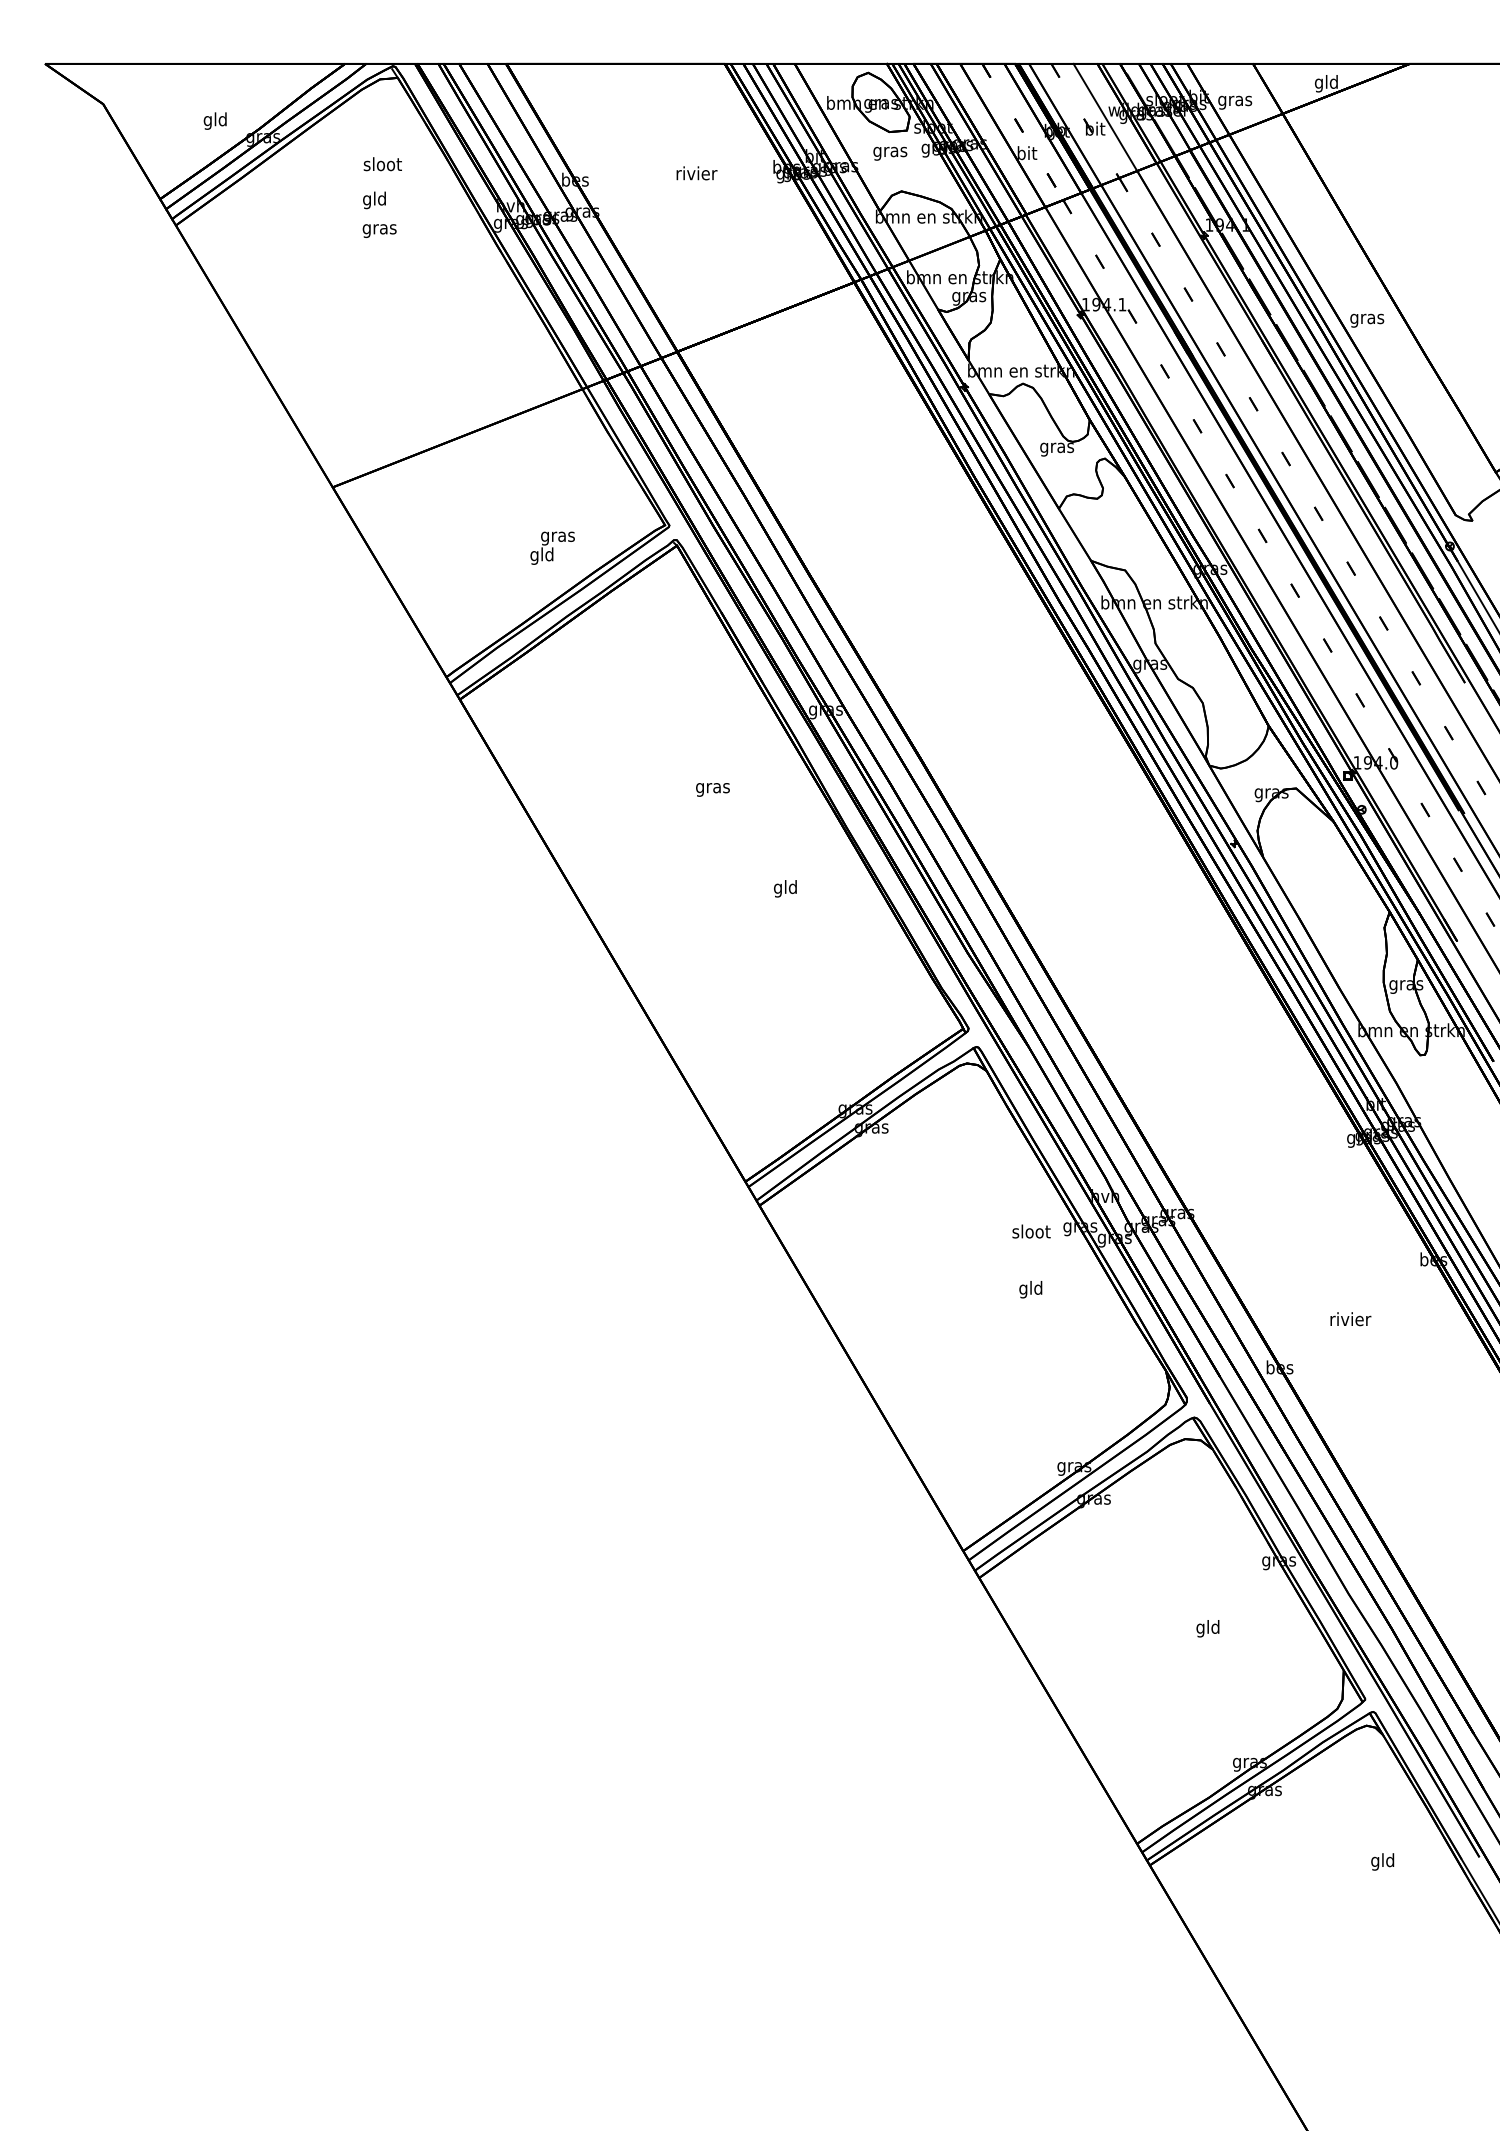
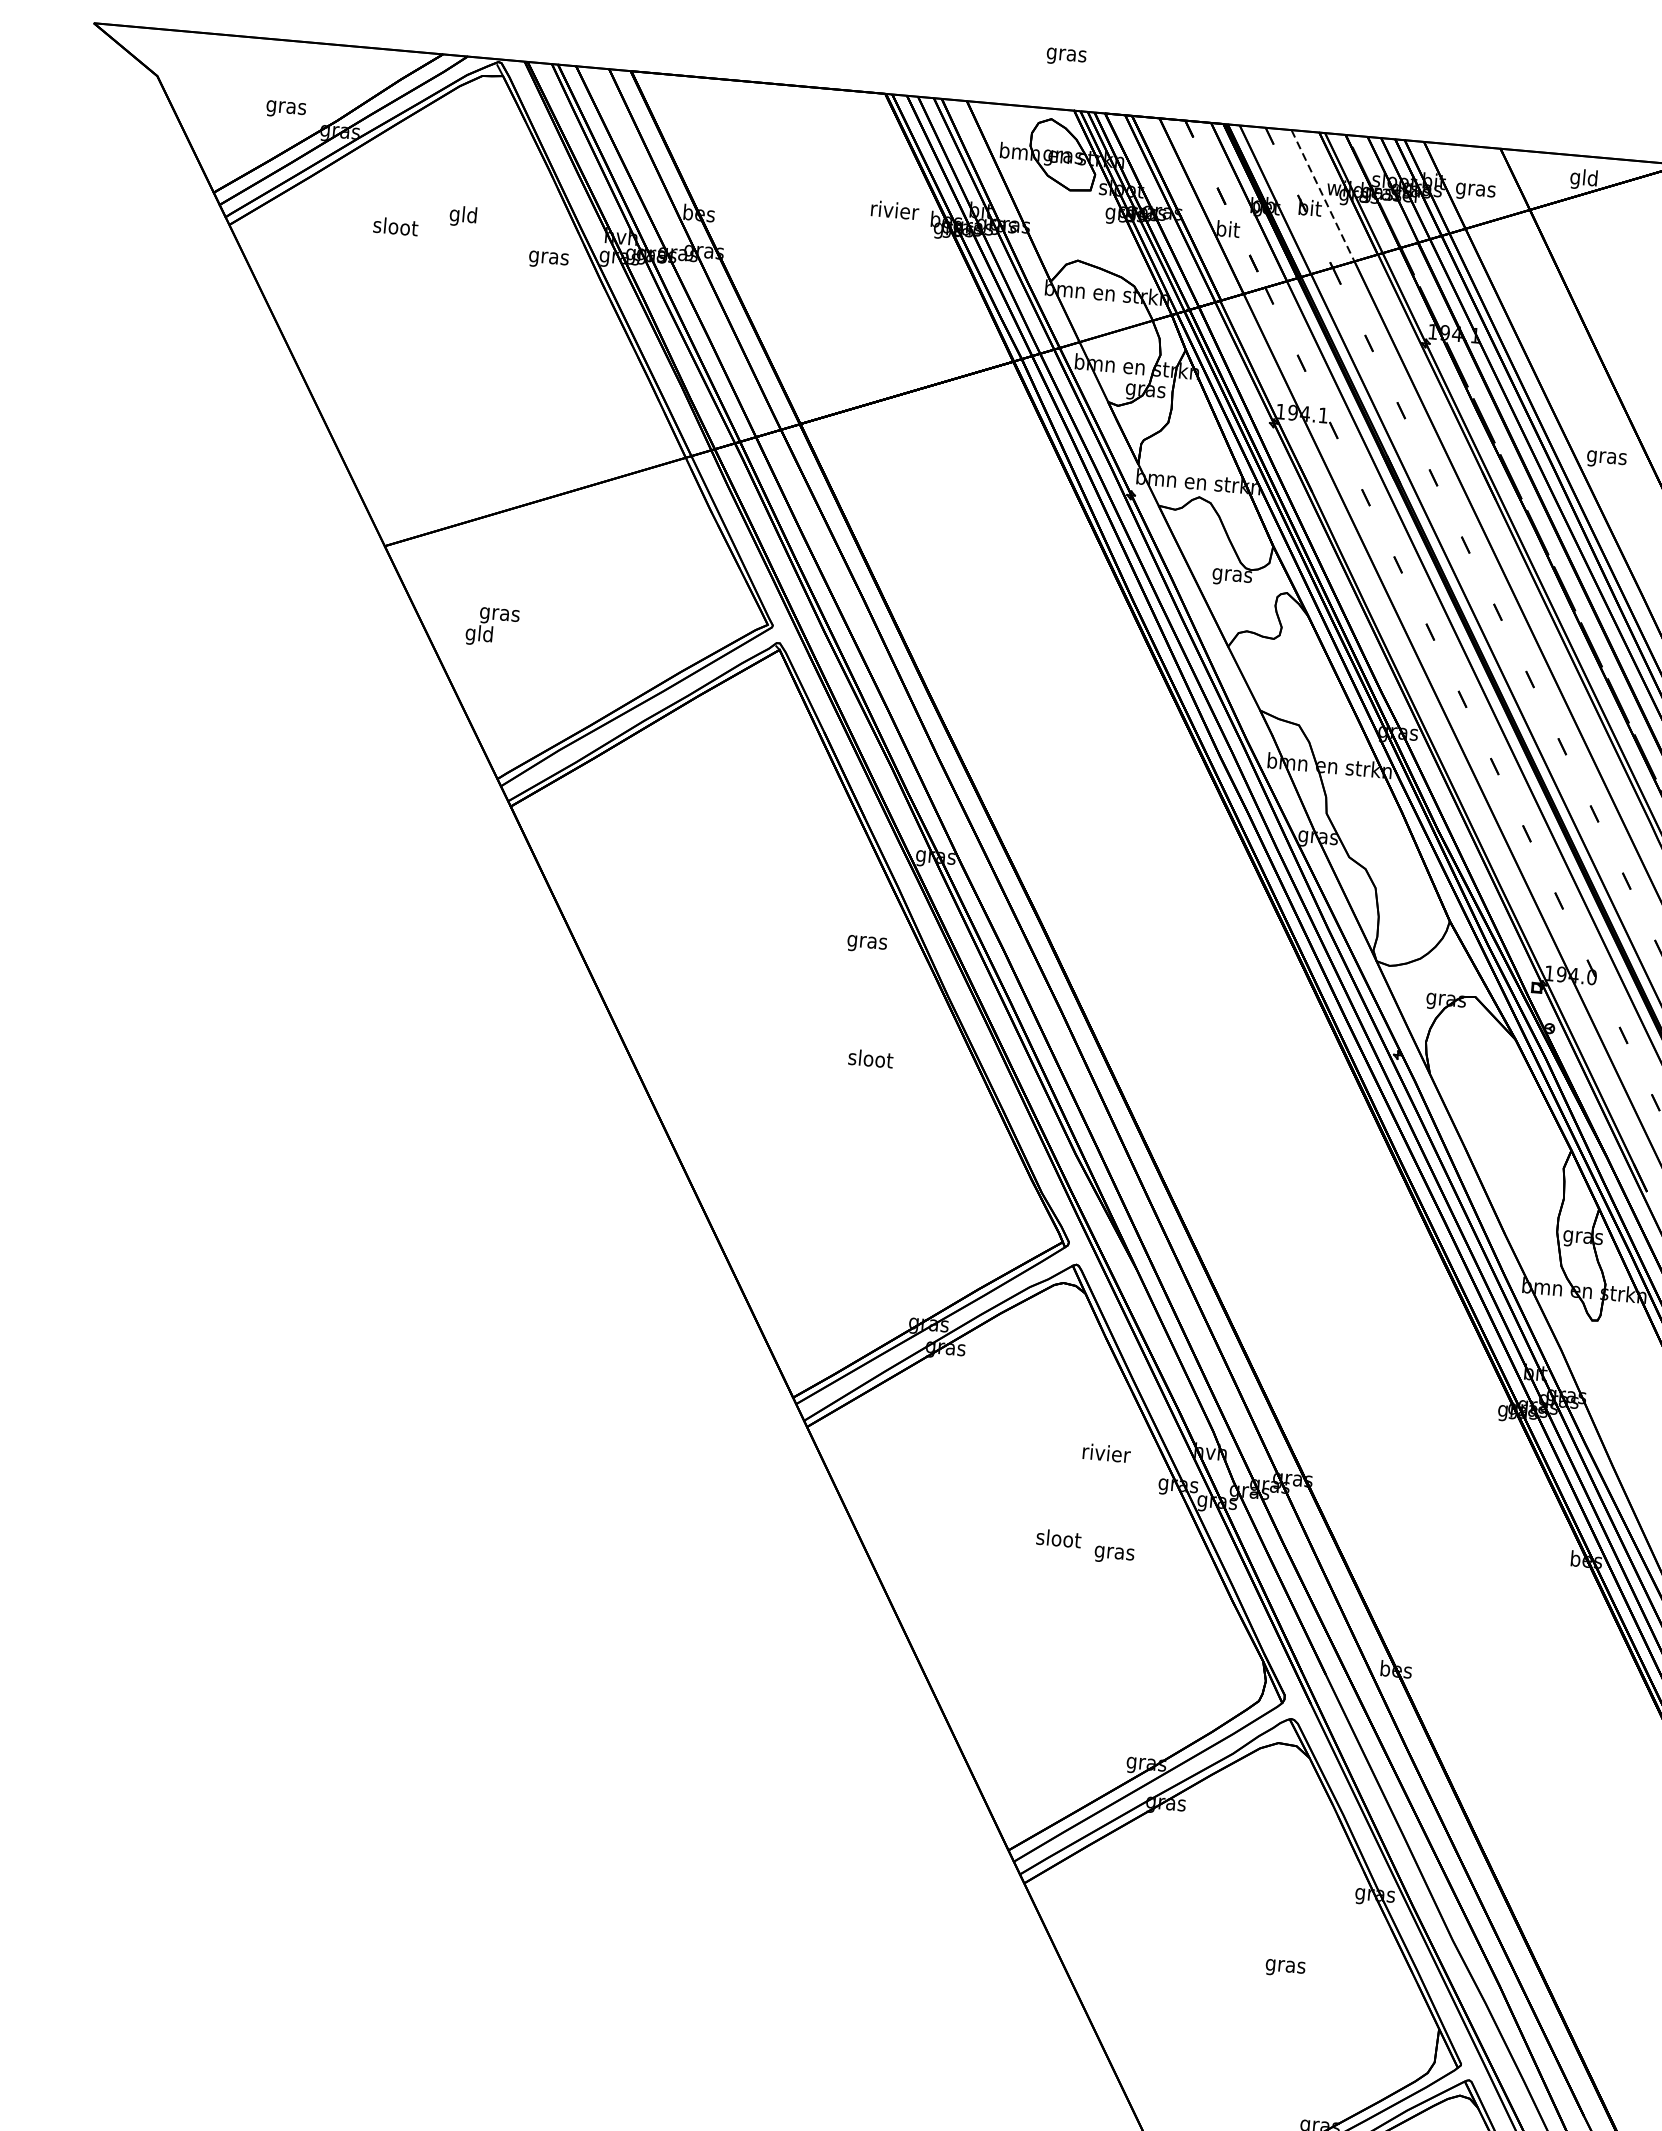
line: (1105, 117) -> (1323, 195), solid -> dashed
text: (215, 120) -> (286, 106), gld -> gras
text: (890, 153) -> (1066, 56), moved
text: (382, 164) -> (395, 226), moved
text: (696, 173) -> (894, 210), moved
text: (379, 230) -> (548, 259), moved
text: (552, 547) -> (492, 626), moved
text: (712, 789) -> (866, 943), moved
text: (785, 888) -> (870, 1060), gld -> sloot
text: (1031, 1231) -> (1058, 1538), moved
text: (1030, 1289) -> (1113, 1552), gld -> gras
text: (1350, 1319) -> (1106, 1453), moved
text: (1208, 1628) -> (1285, 1966), gld -> gras

